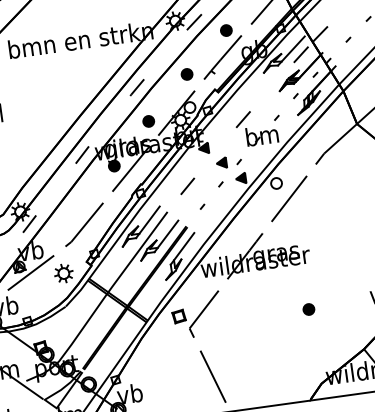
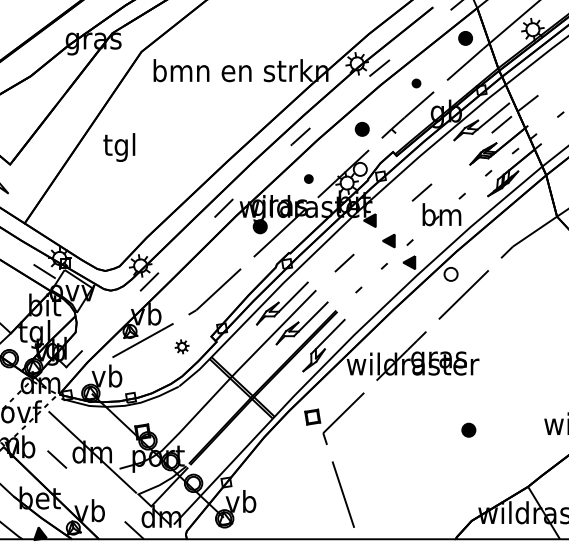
part: (226, 30) -> (416, 83), size x0.6
part: (148, 120) -> (308, 178), size x0.6
part: (63, 273) -> (181, 346), size x0.6

